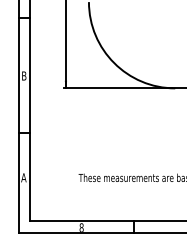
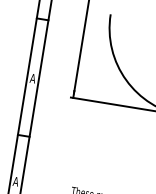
text: (23, 75) -> (32, 77), B -> A

